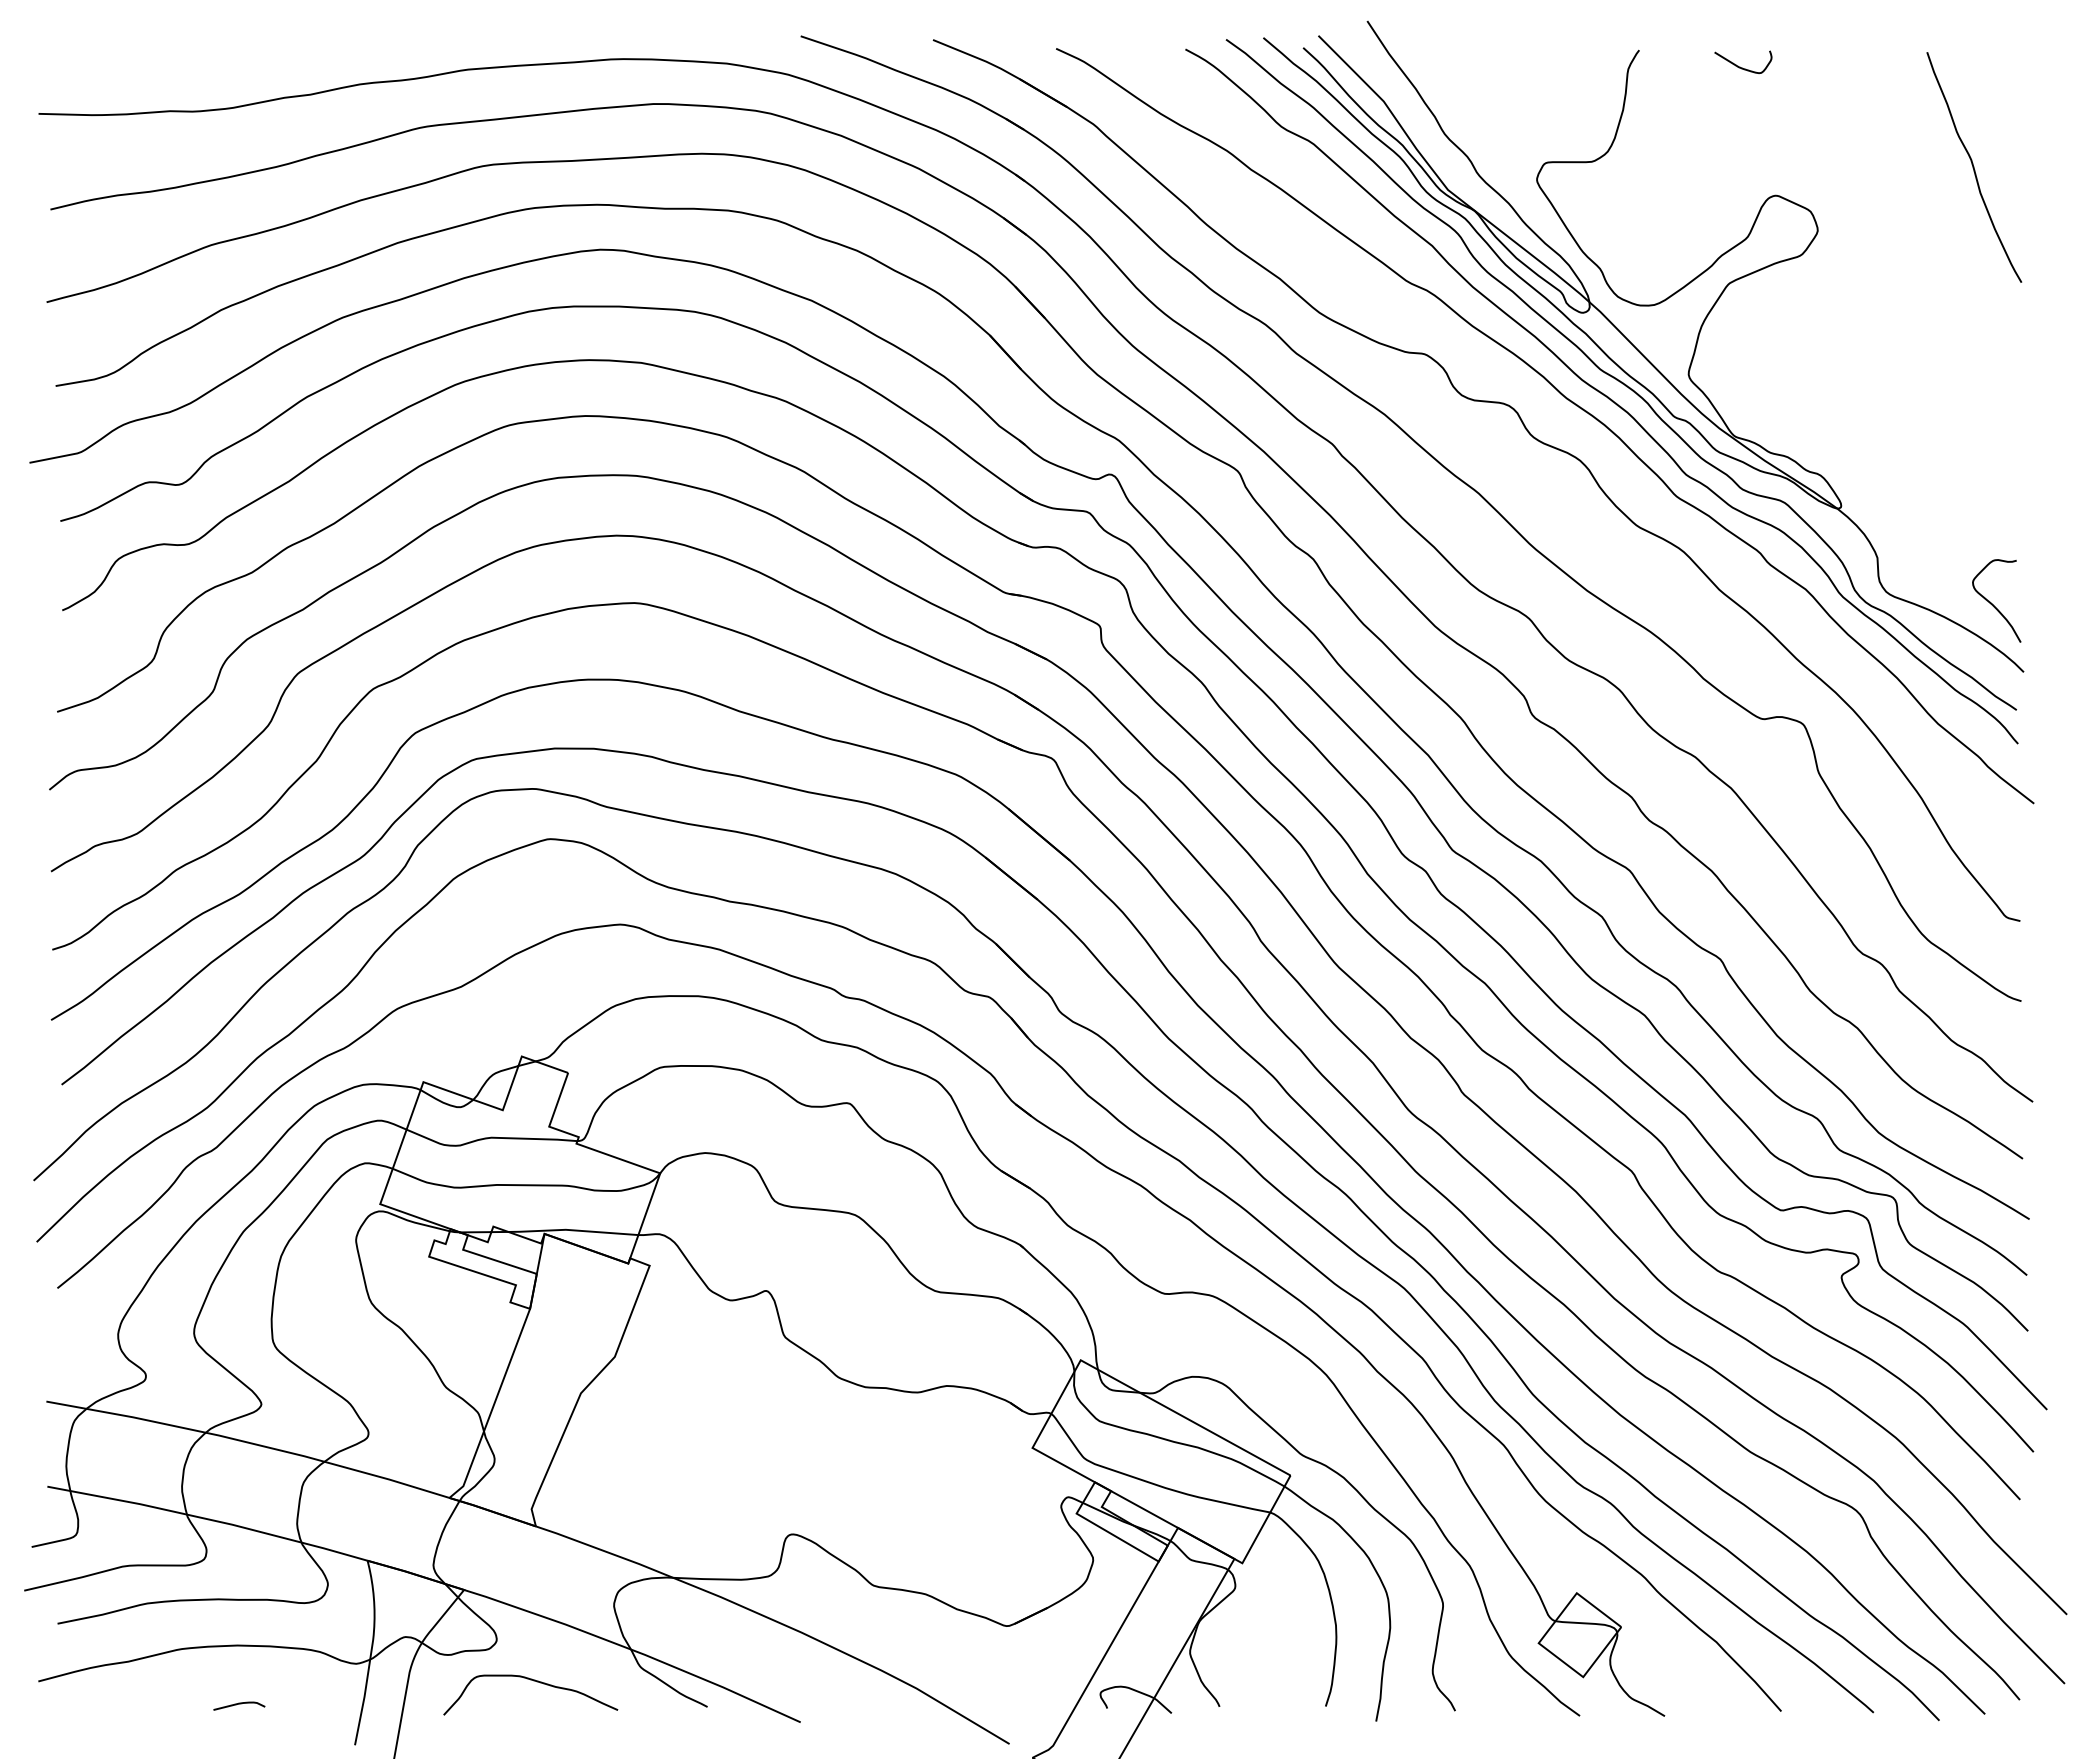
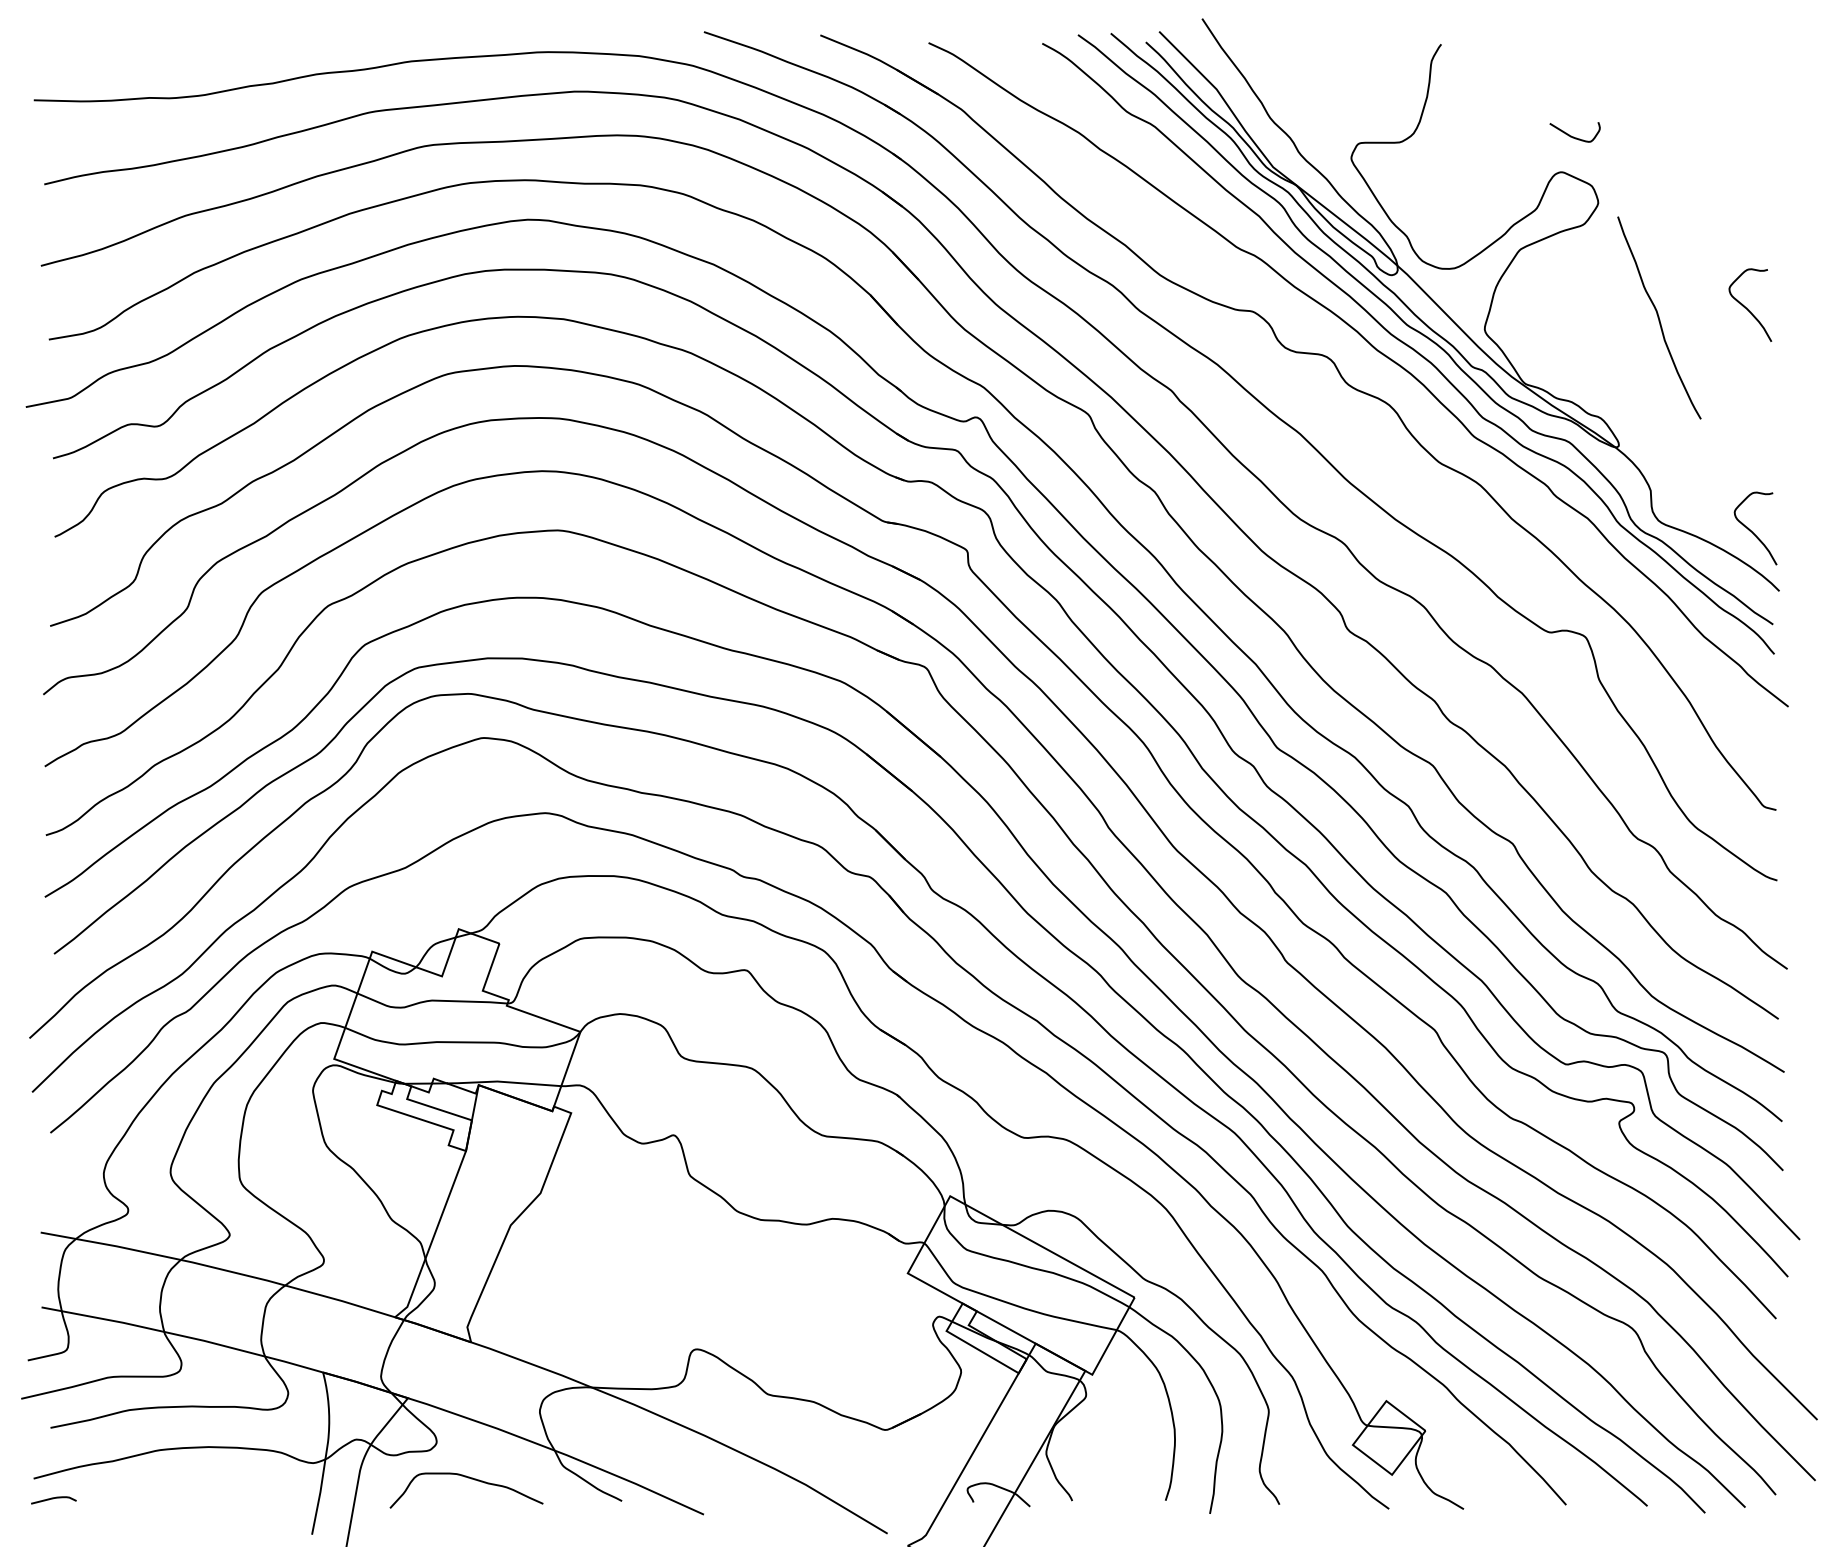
curve: (1740, 66) -> (1572, 136), moved
curve: (1974, 167) -> (1659, 318), moved
curve: (1986, 349) -> (1746, 307), added
curve: (239, 1704) -> (53, 1498), moved

